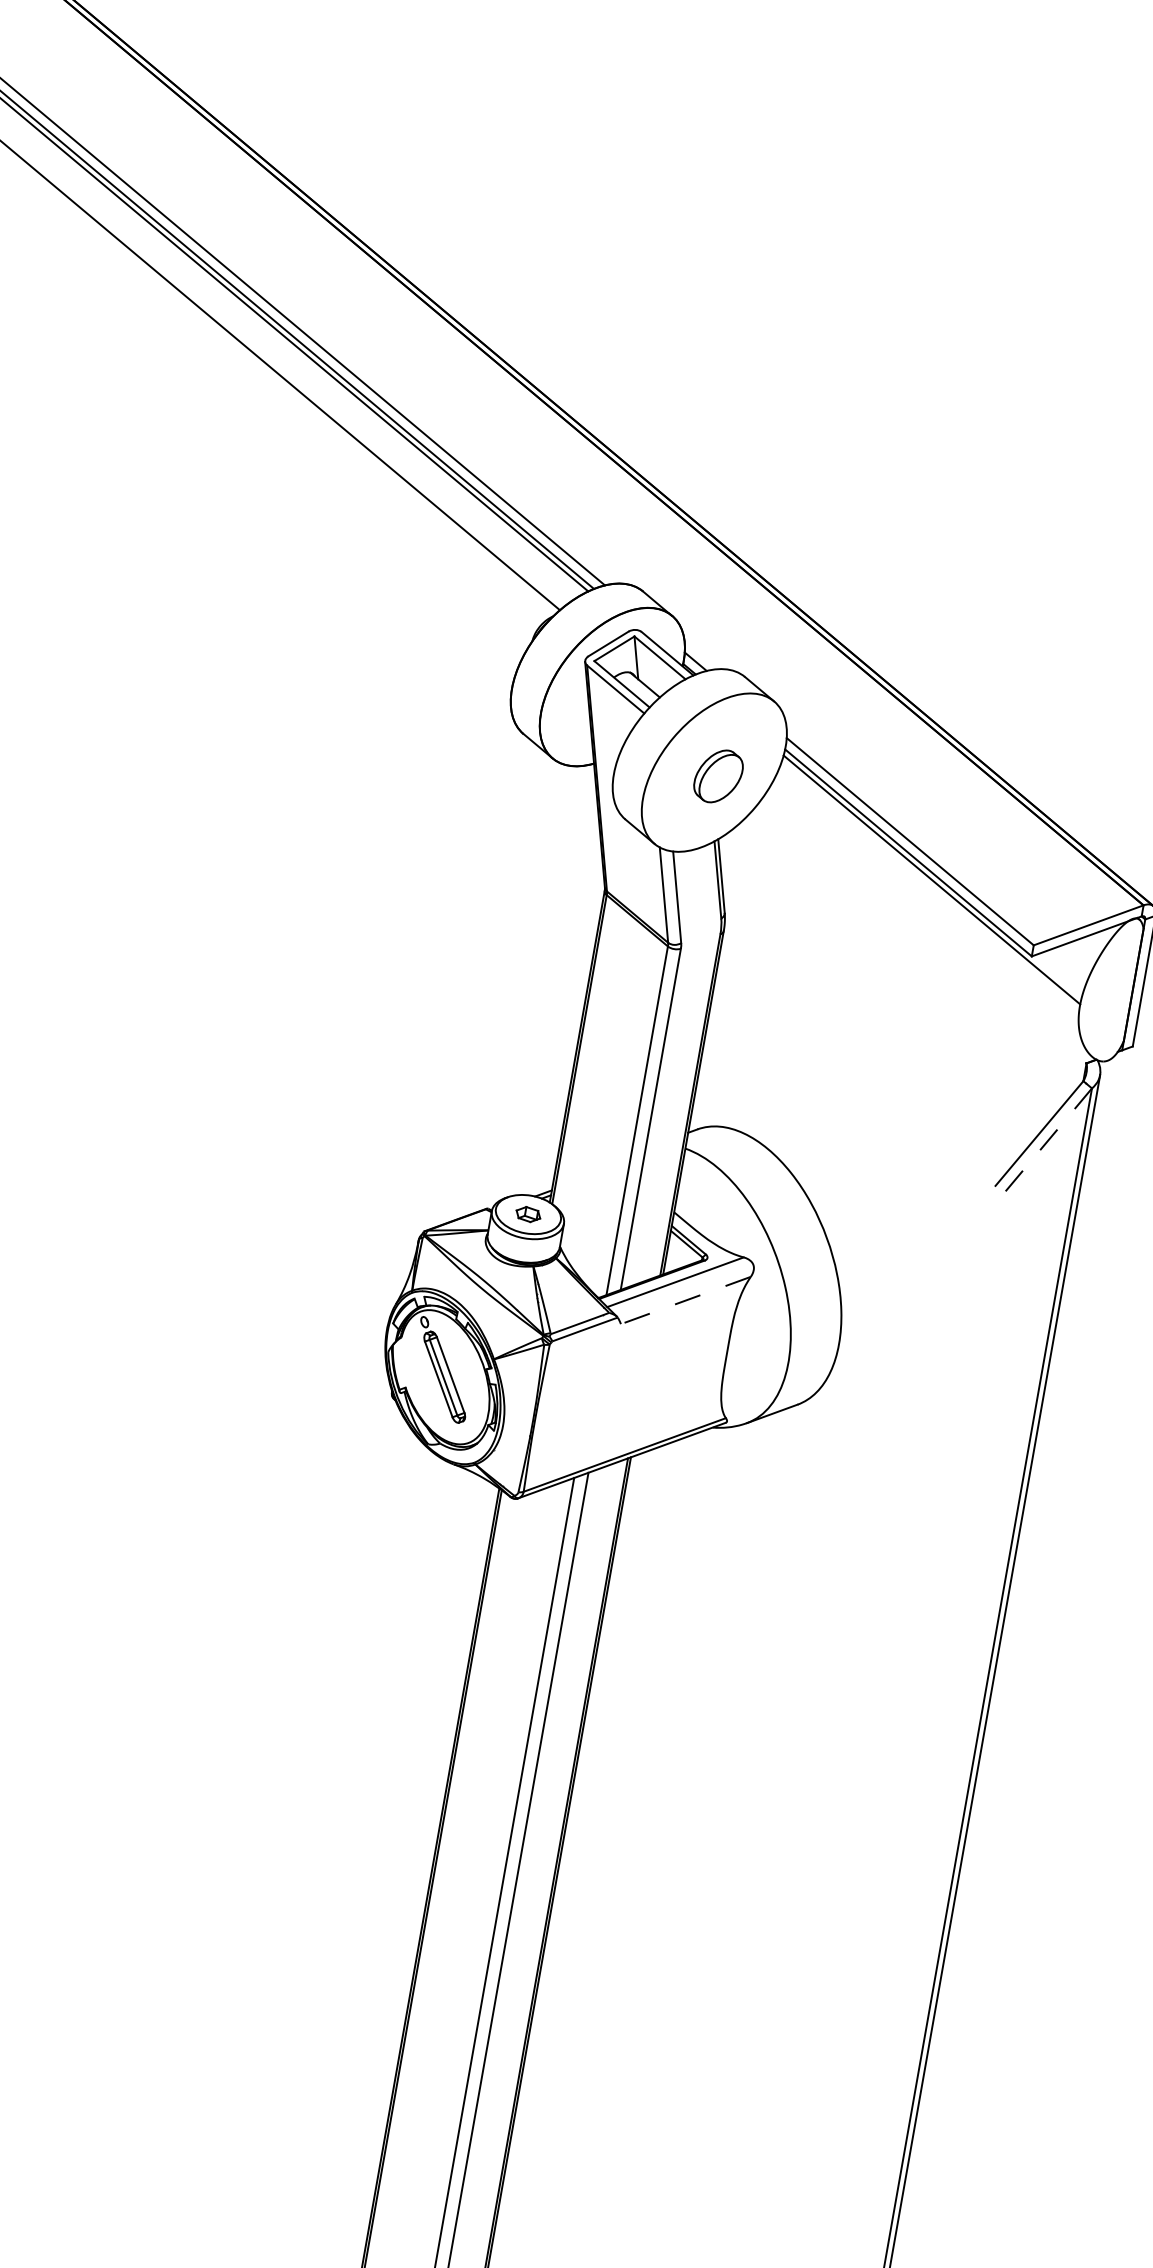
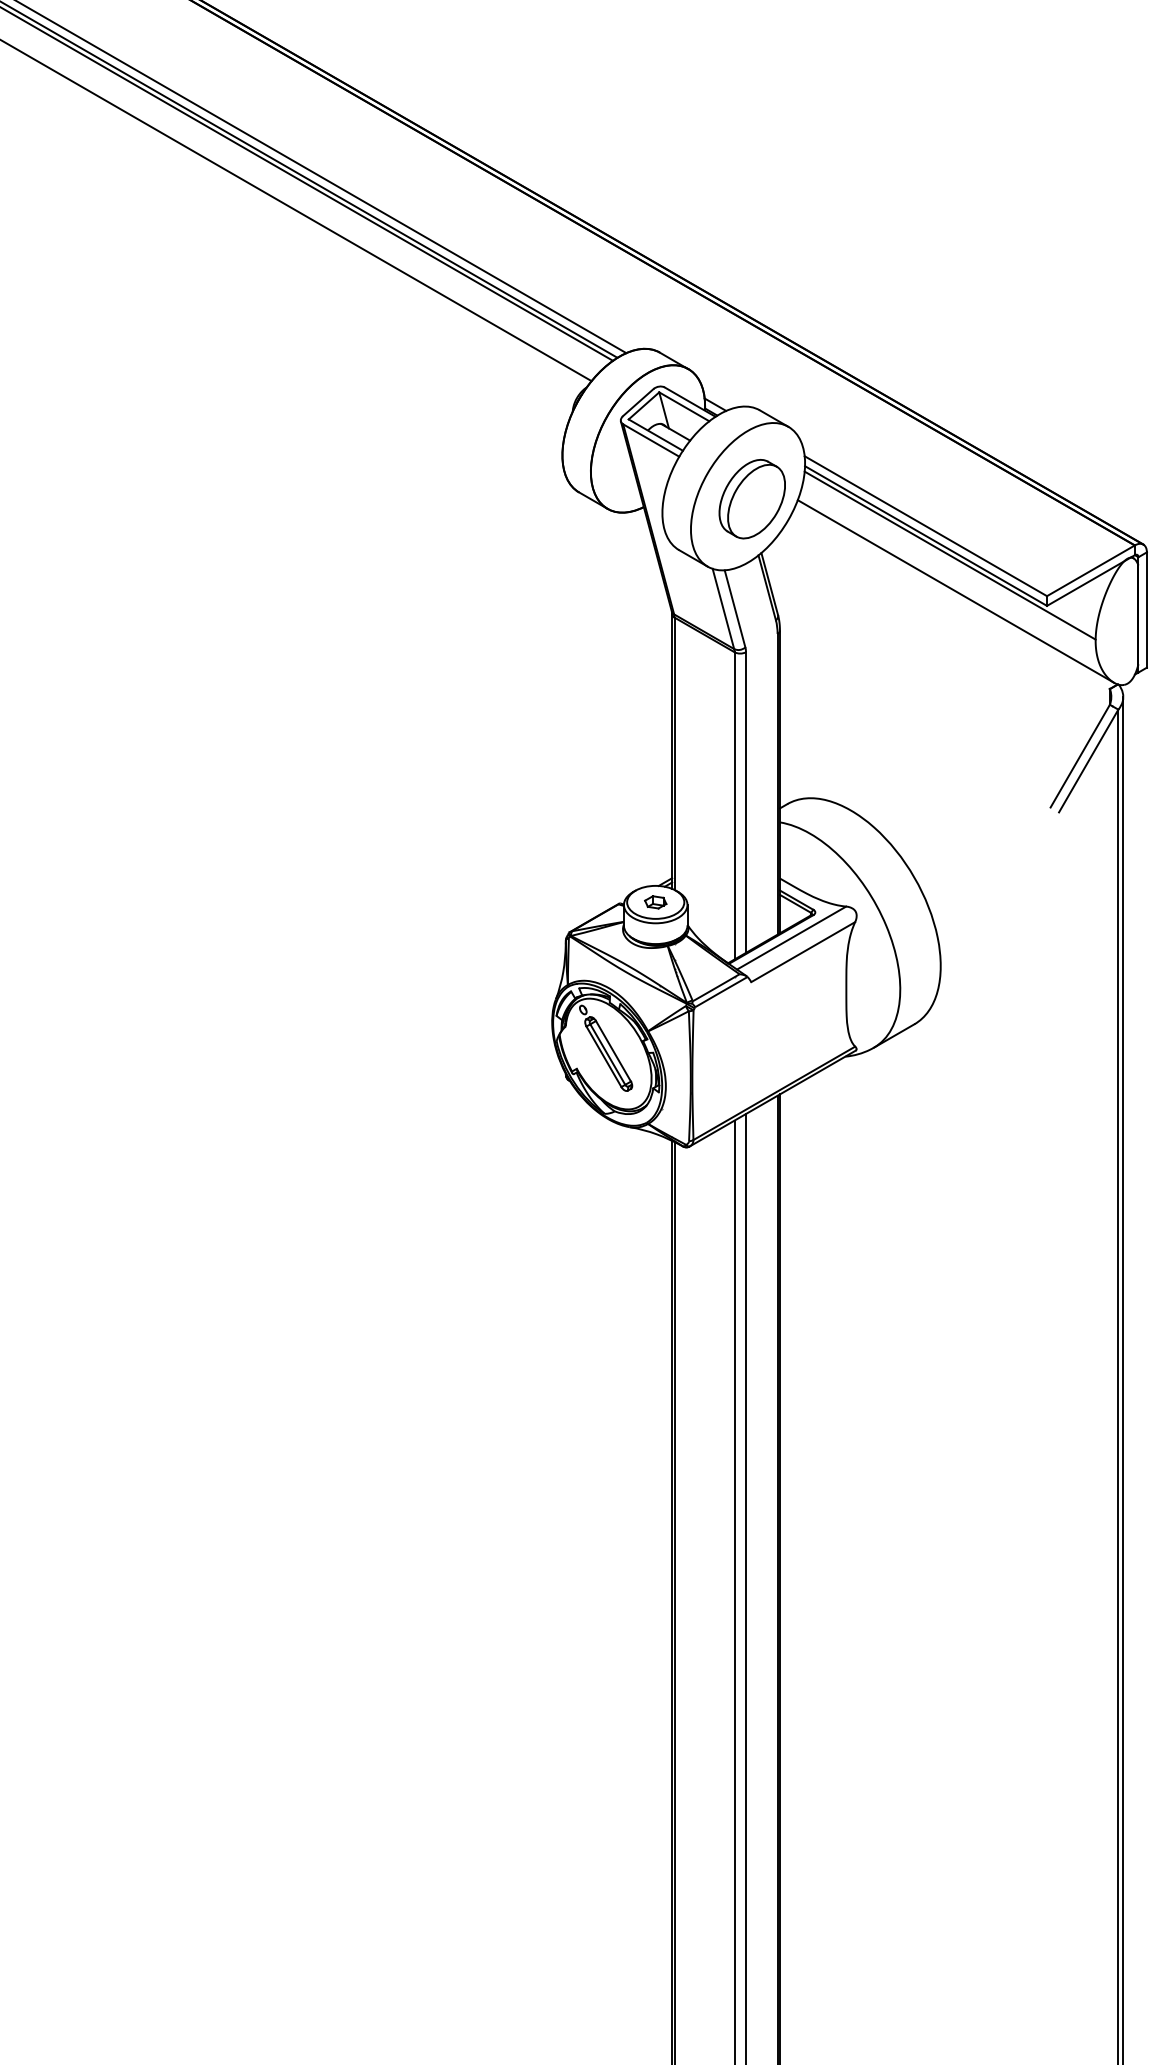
part: (717, 776) -> (751, 499), size x1.67
line: (930, 921) -> (955, 591), added
line: (1047, 1141) -> (1088, 761), dashed -> solid
line: (686, 1300) -> (803, 952), dashed -> solid

